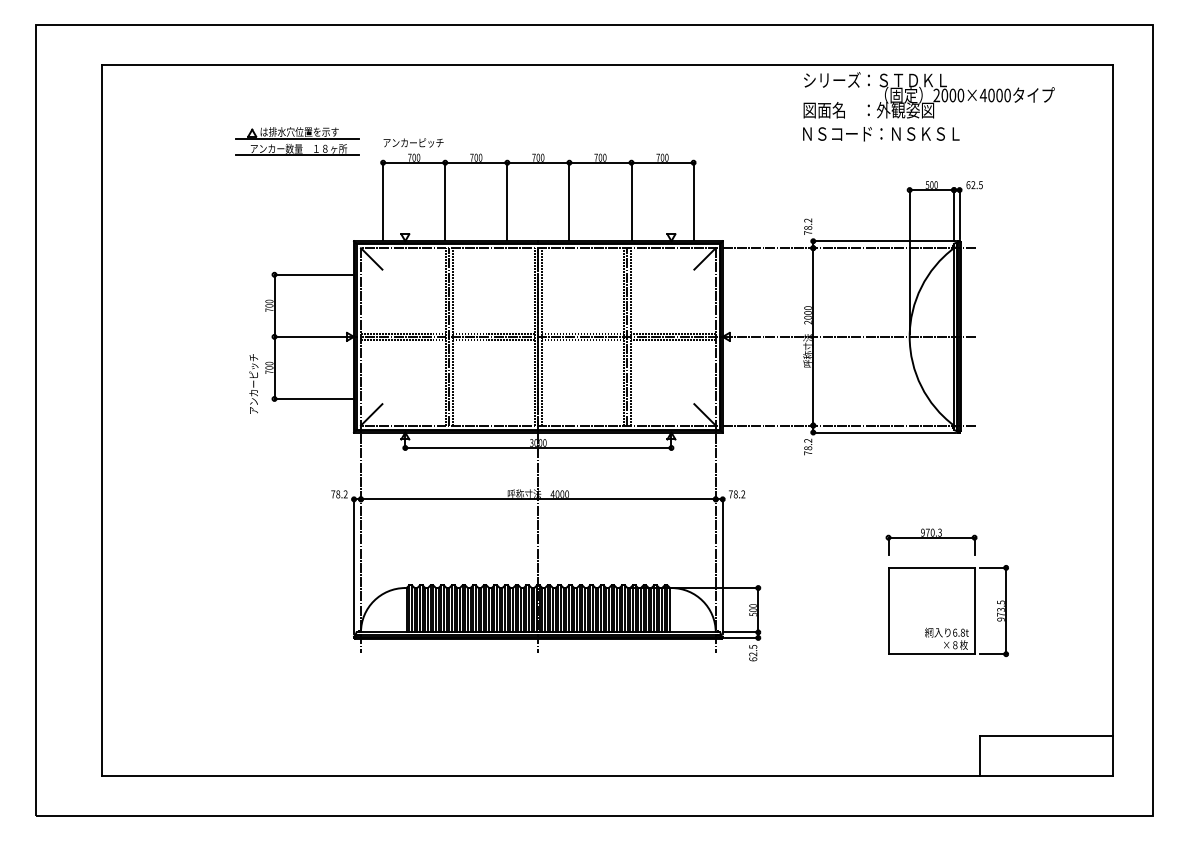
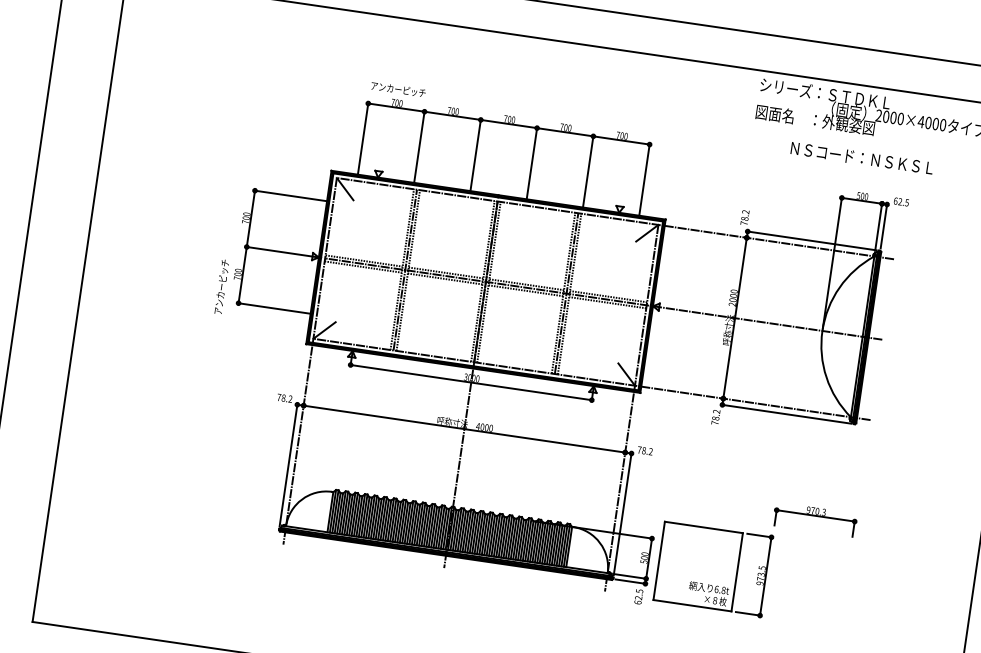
text: (881, 134) -> (862, 158), moved
part: (297, 141) -> (293, 72), removed
part: (948, 611) -> (713, 569), moved

